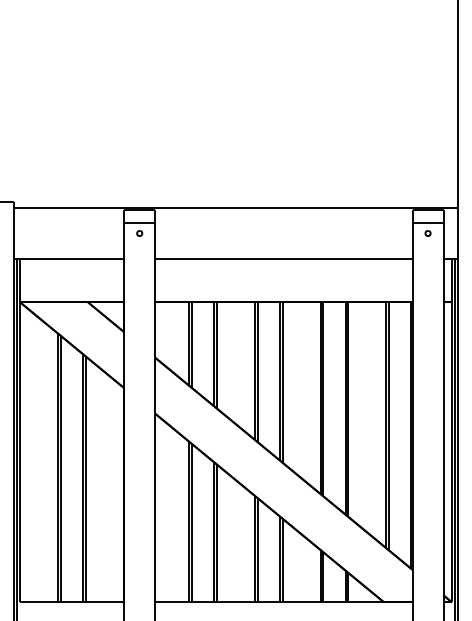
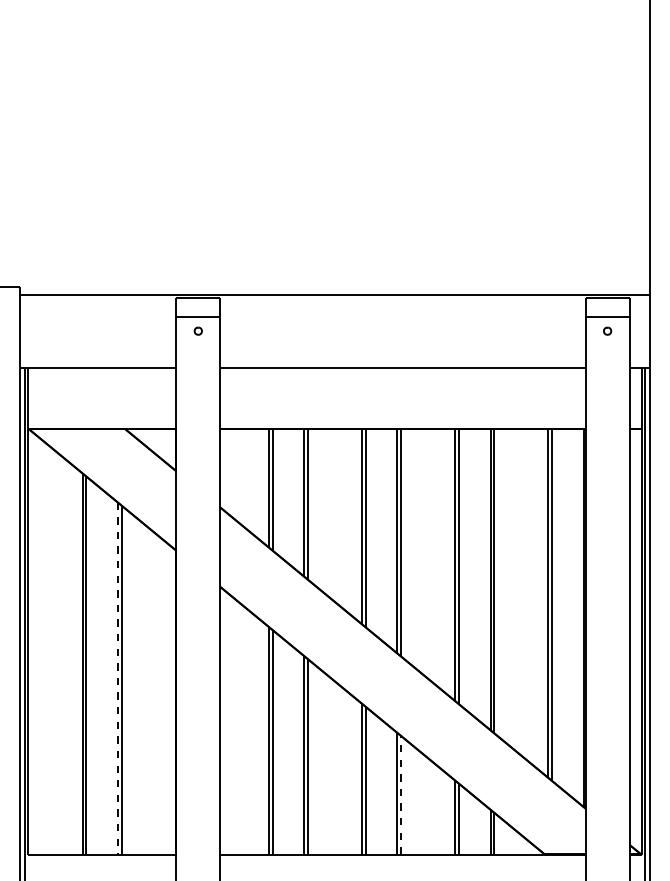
line: (82, 478) -> (117, 678), solid -> dashed
line: (282, 559) -> (401, 794), solid -> dashed

